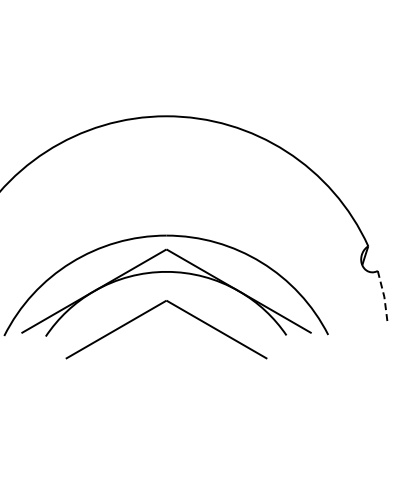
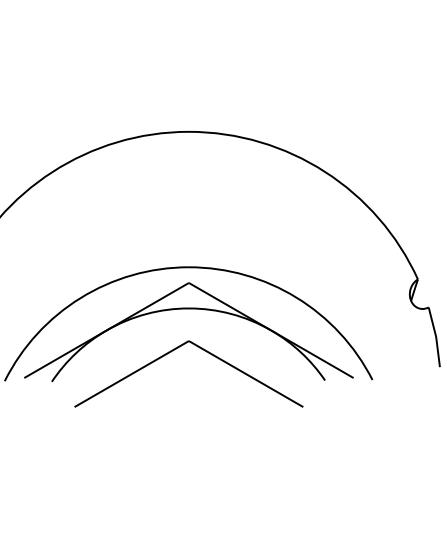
line: (384, 296) -> (436, 336), dashed -> solid

